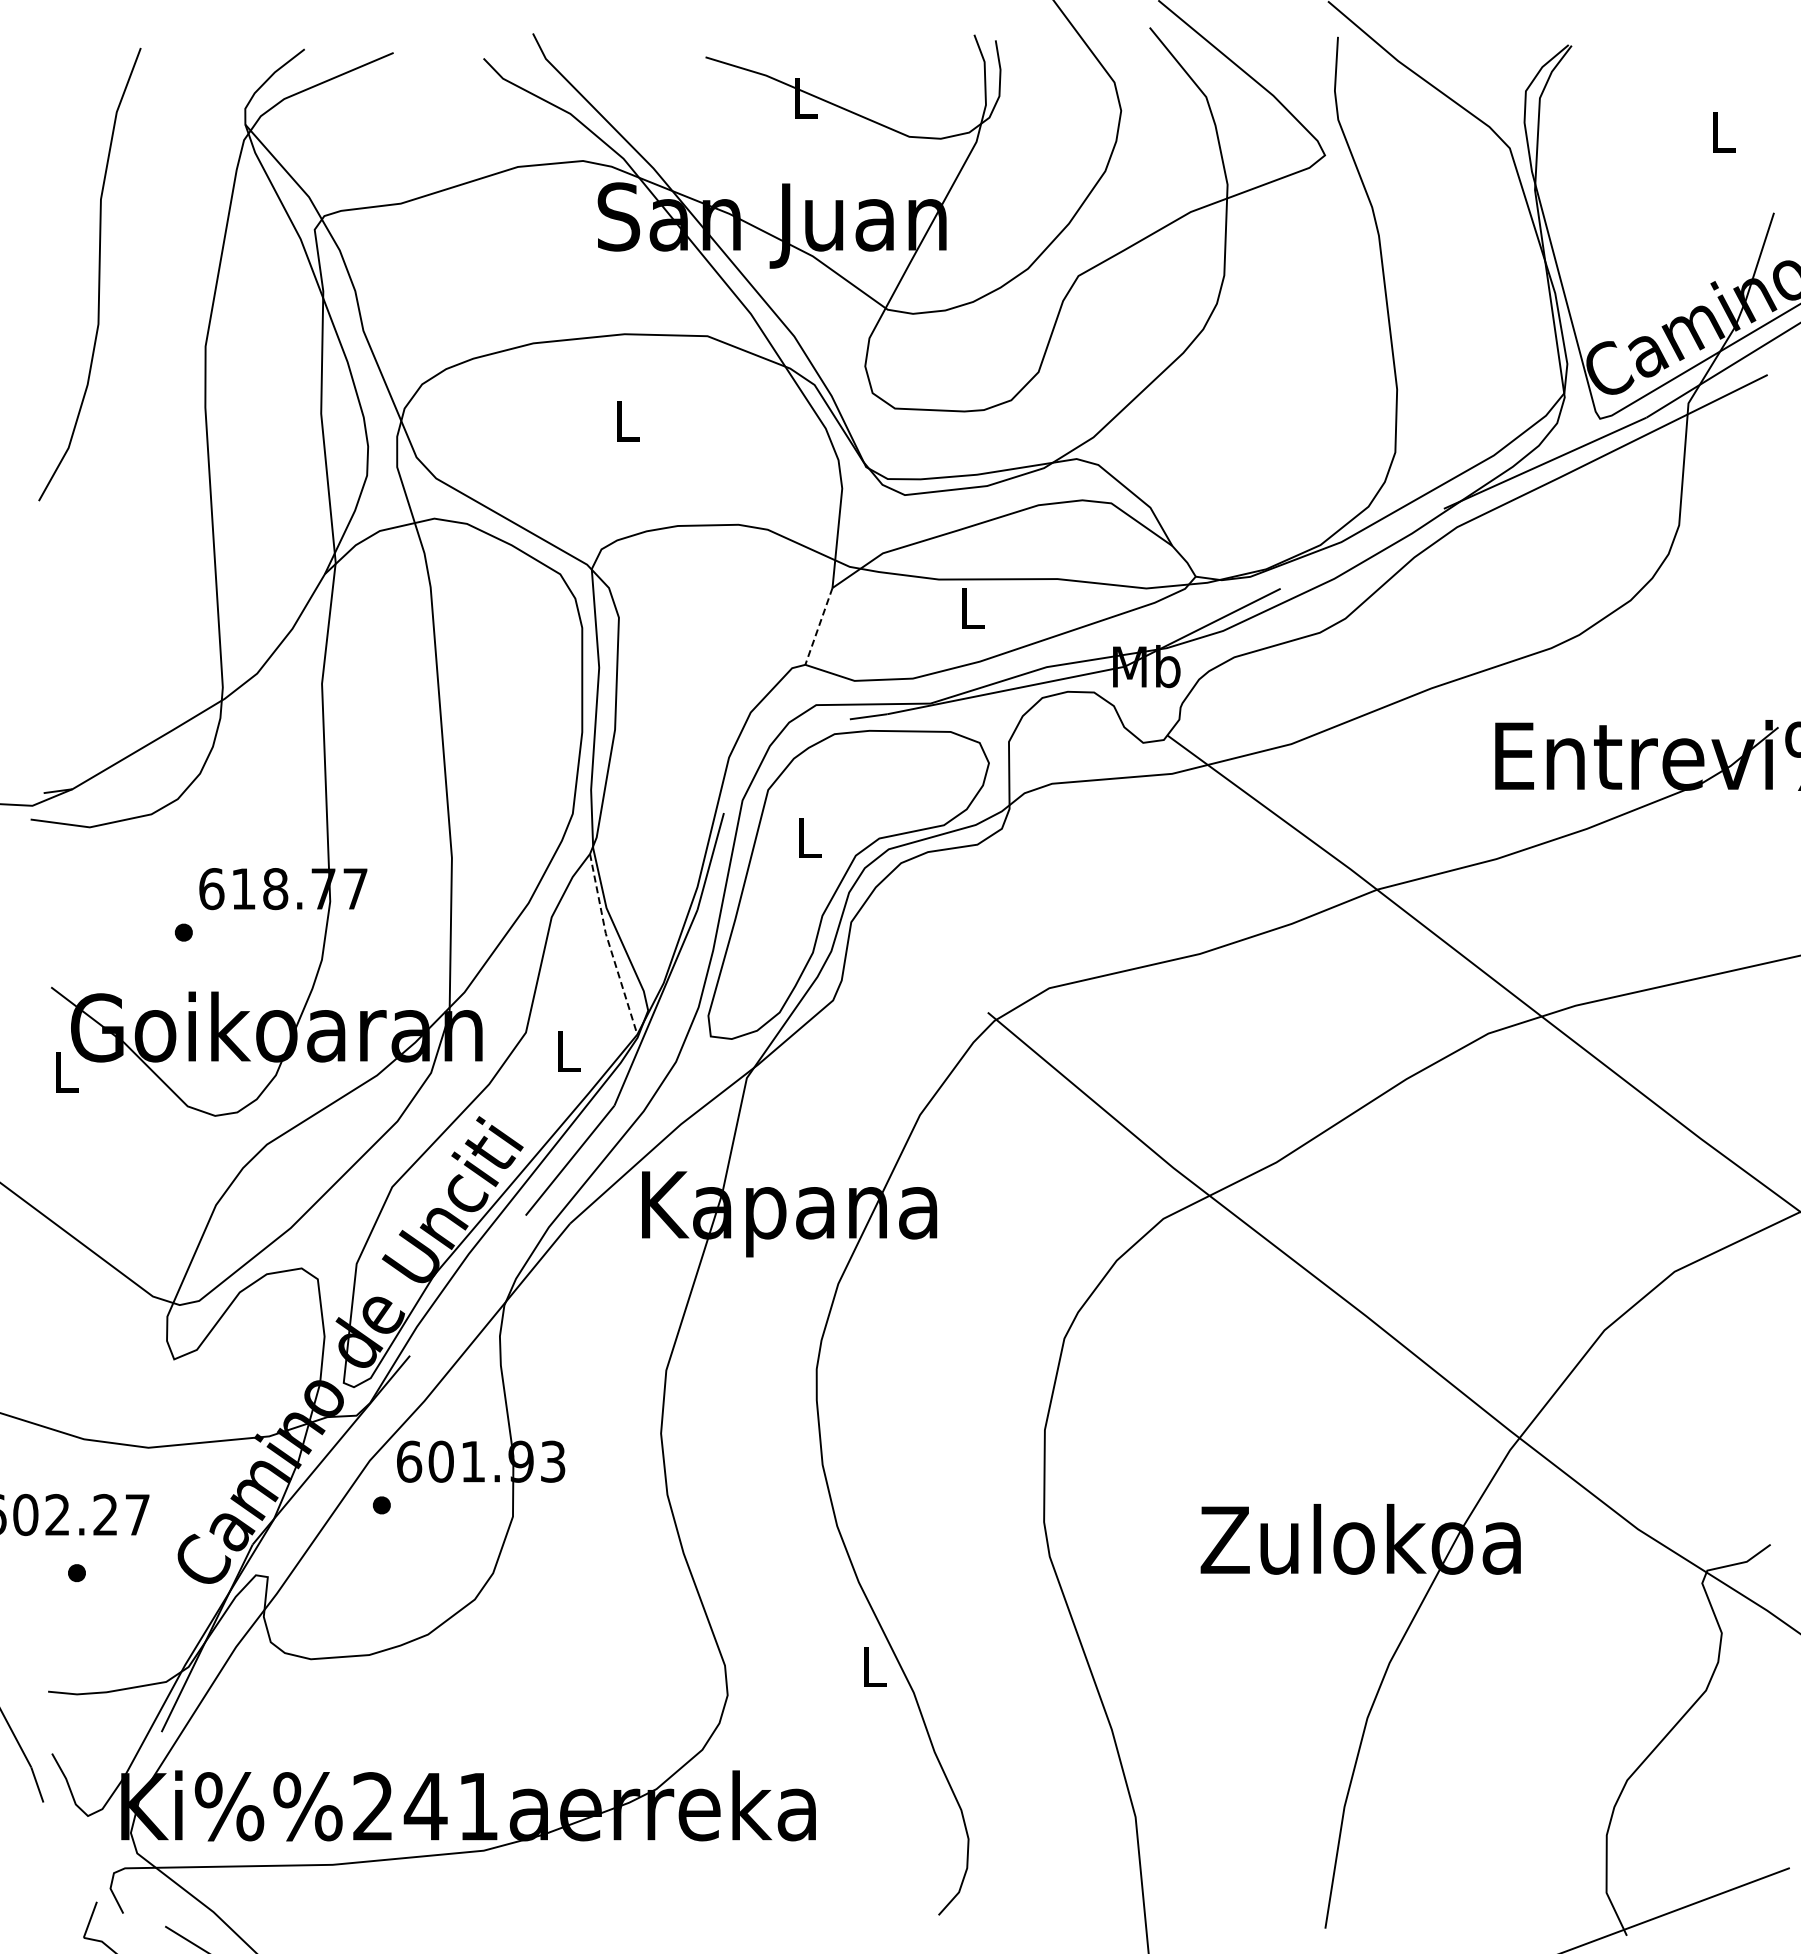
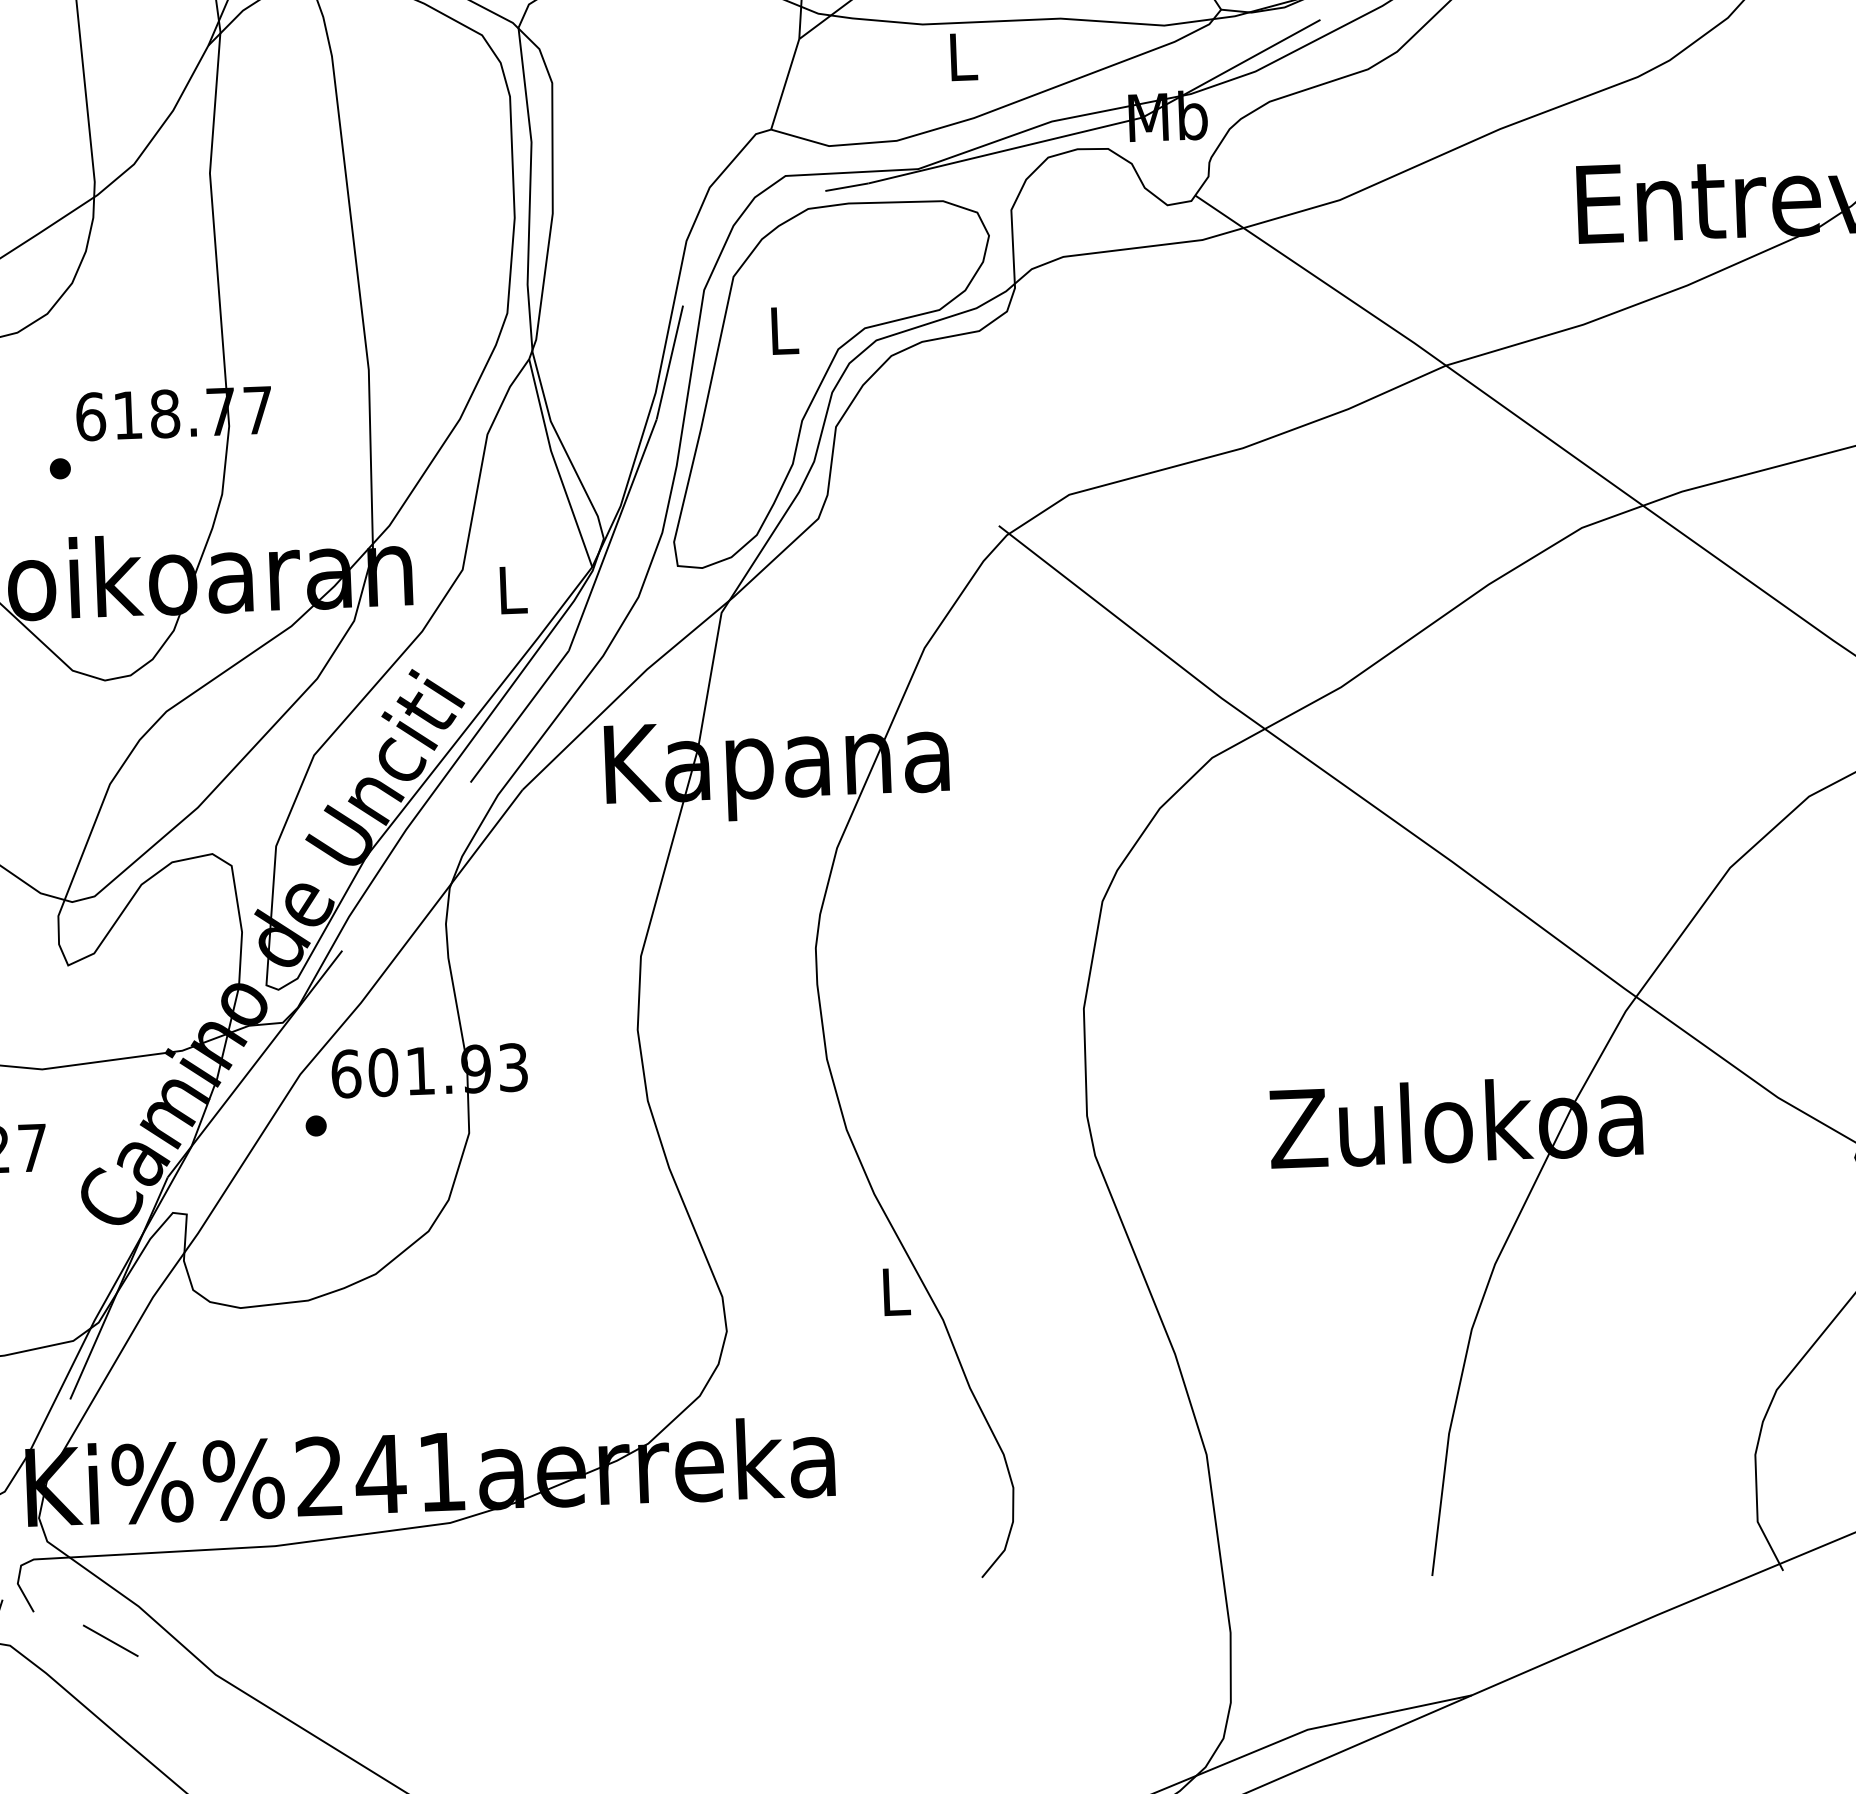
line: (818, 626) -> (784, 84), dashed -> solid
line: (609, 944) -> (555, 463), dashed -> solid

